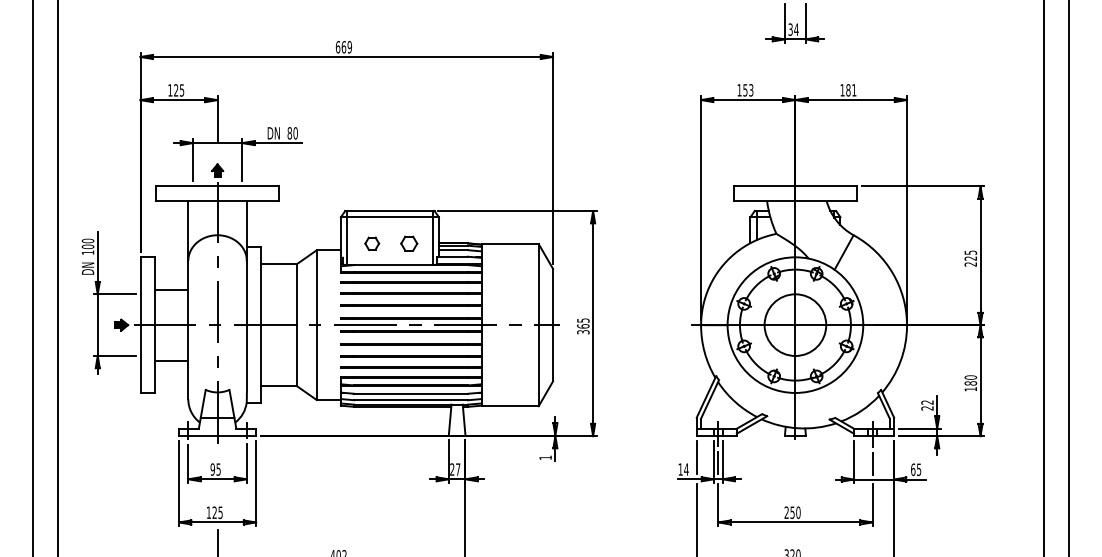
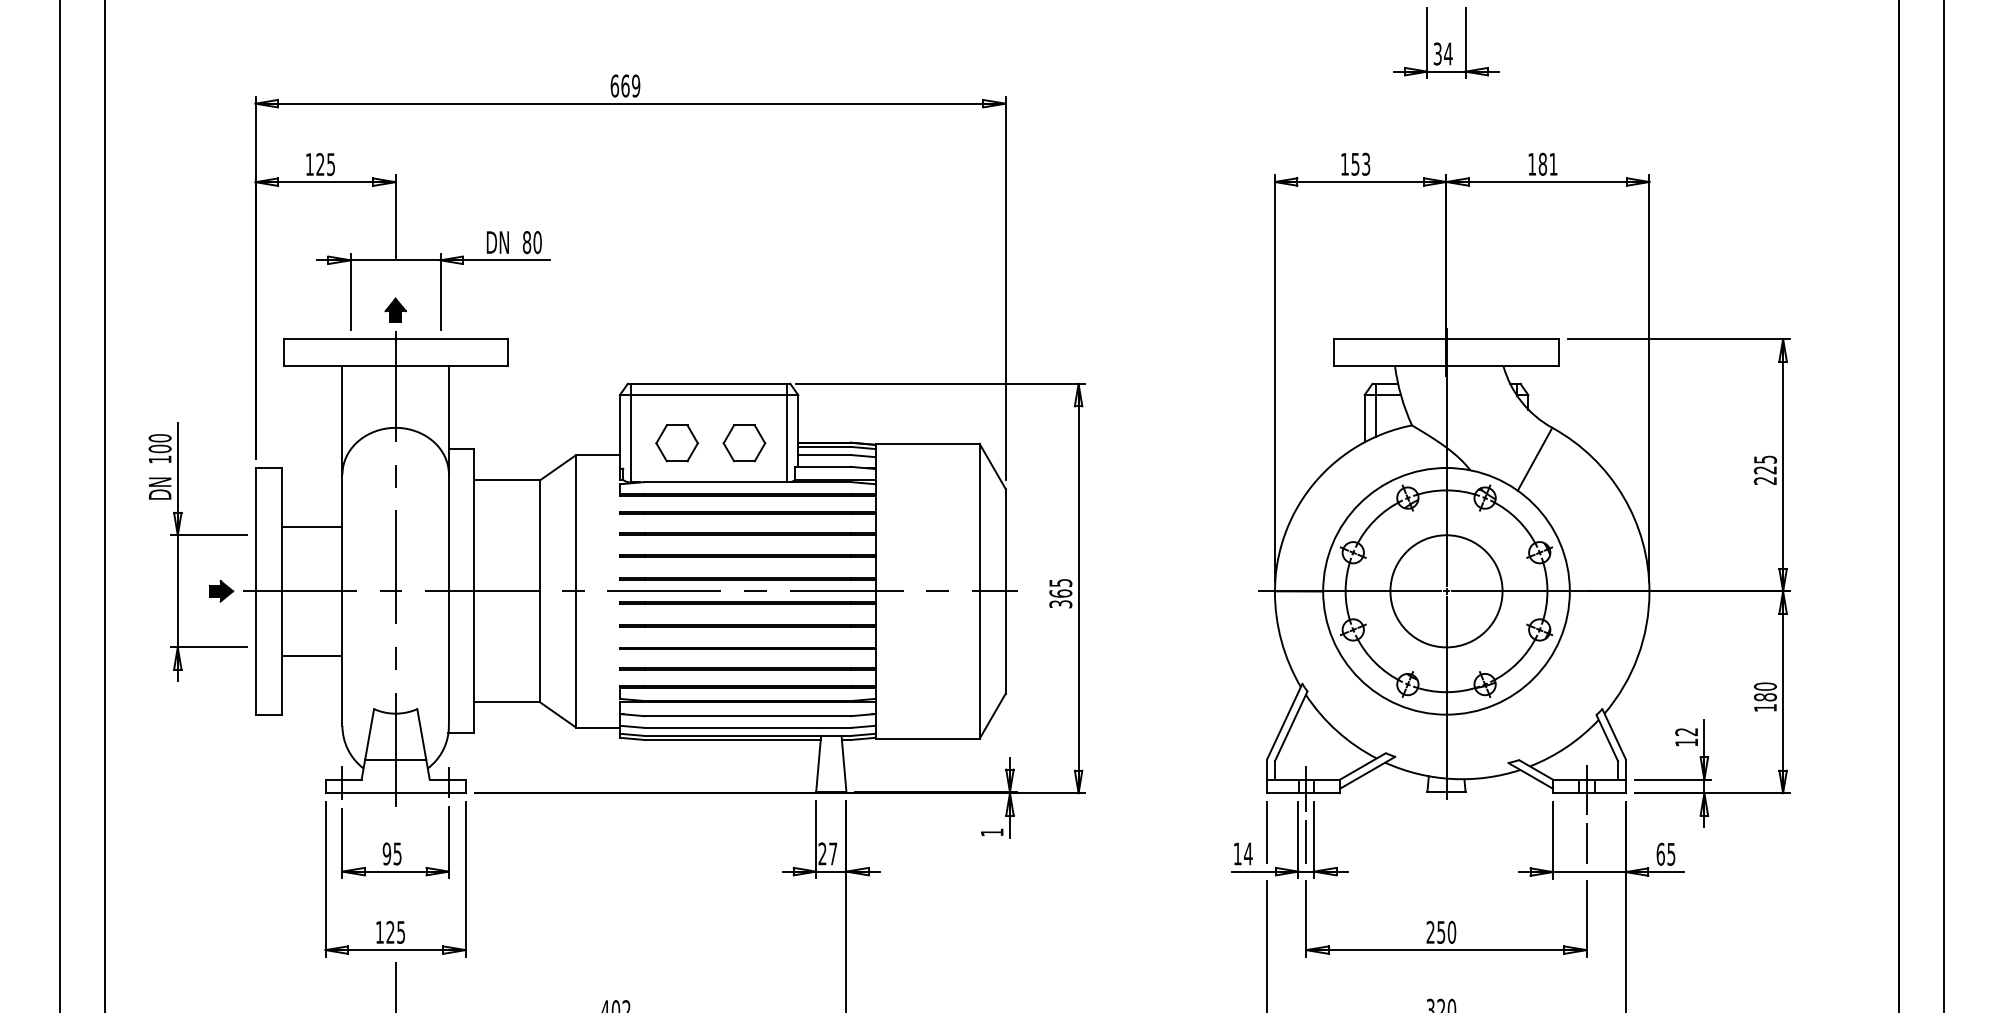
part: (371, 243) -> (675, 442), size x1.67
part: (408, 243) -> (742, 442), size x1.43
text: (927, 408) -> (1686, 742), 22 -> 12

